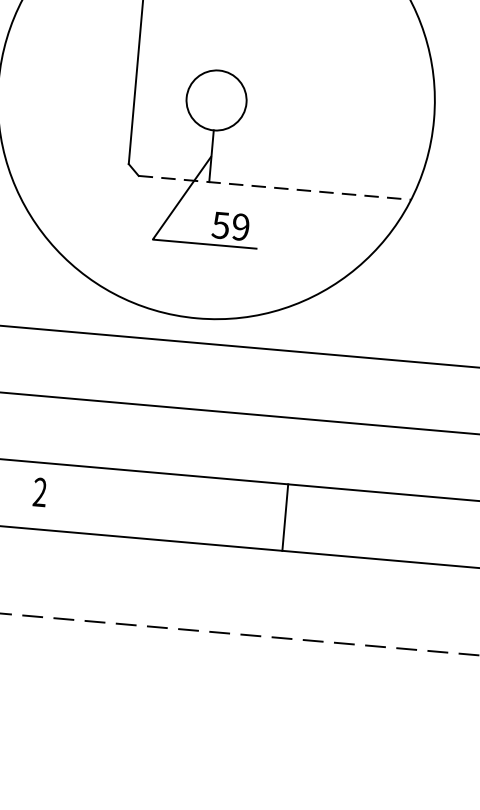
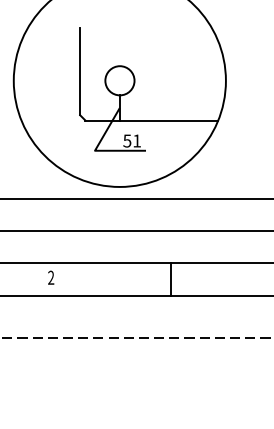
line: (276, 187) -> (152, 120), dashed -> solid
text: (239, 225) -> (136, 140), 59 -> 51

